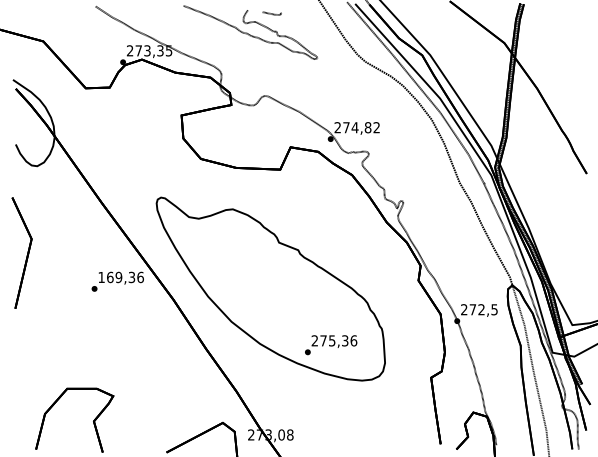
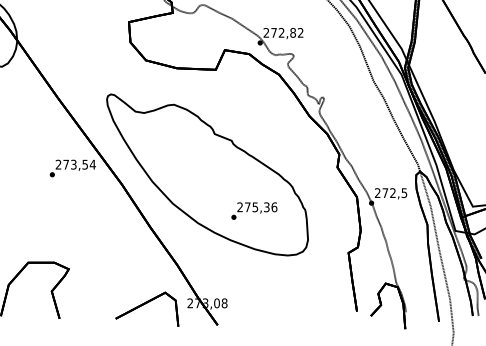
text: (354, 127) -> (281, 32), 274,82 -> 272,82
text: (120, 277) -> (75, 164), 169,36 -> 273,54
text: (331, 345) -> (254, 211), moved

